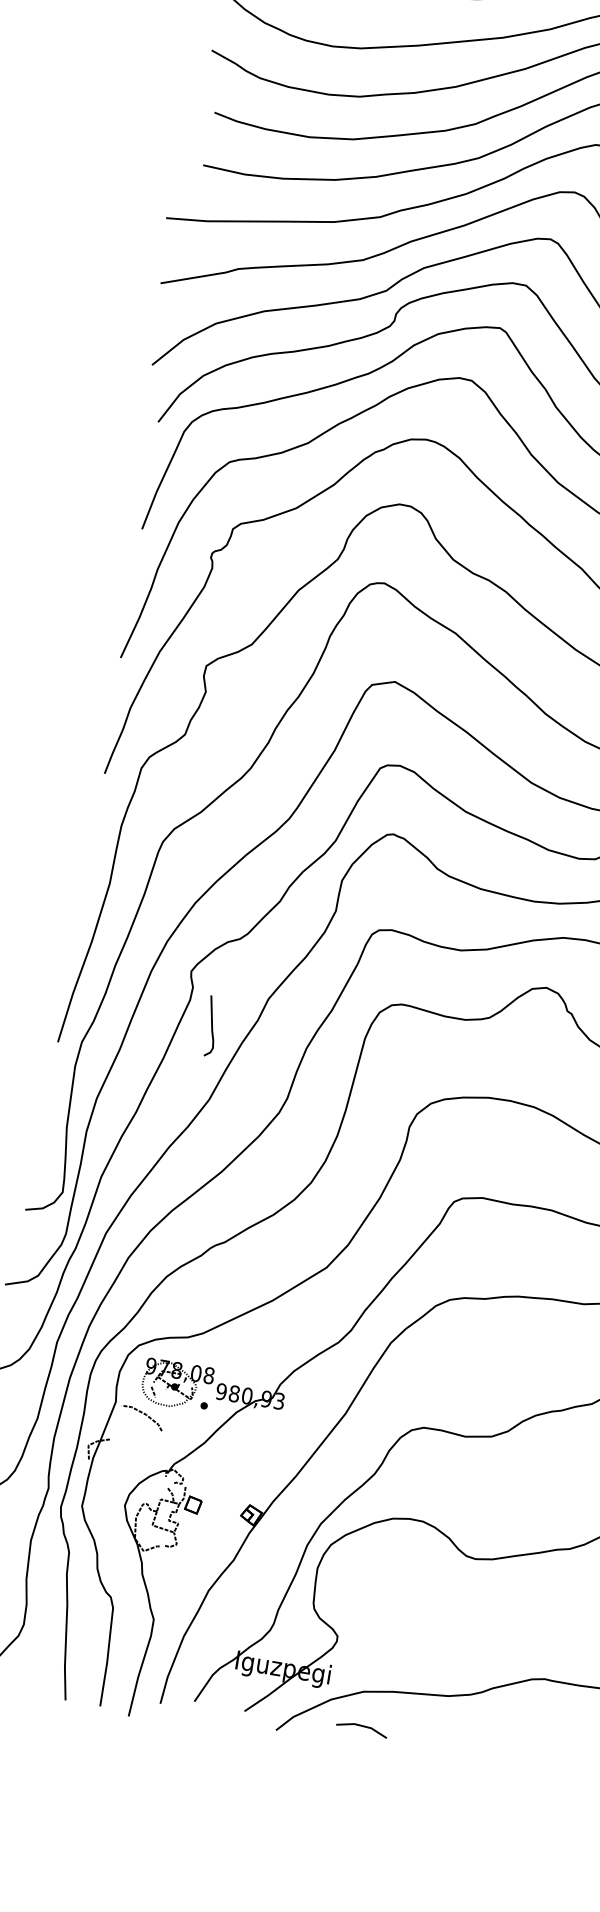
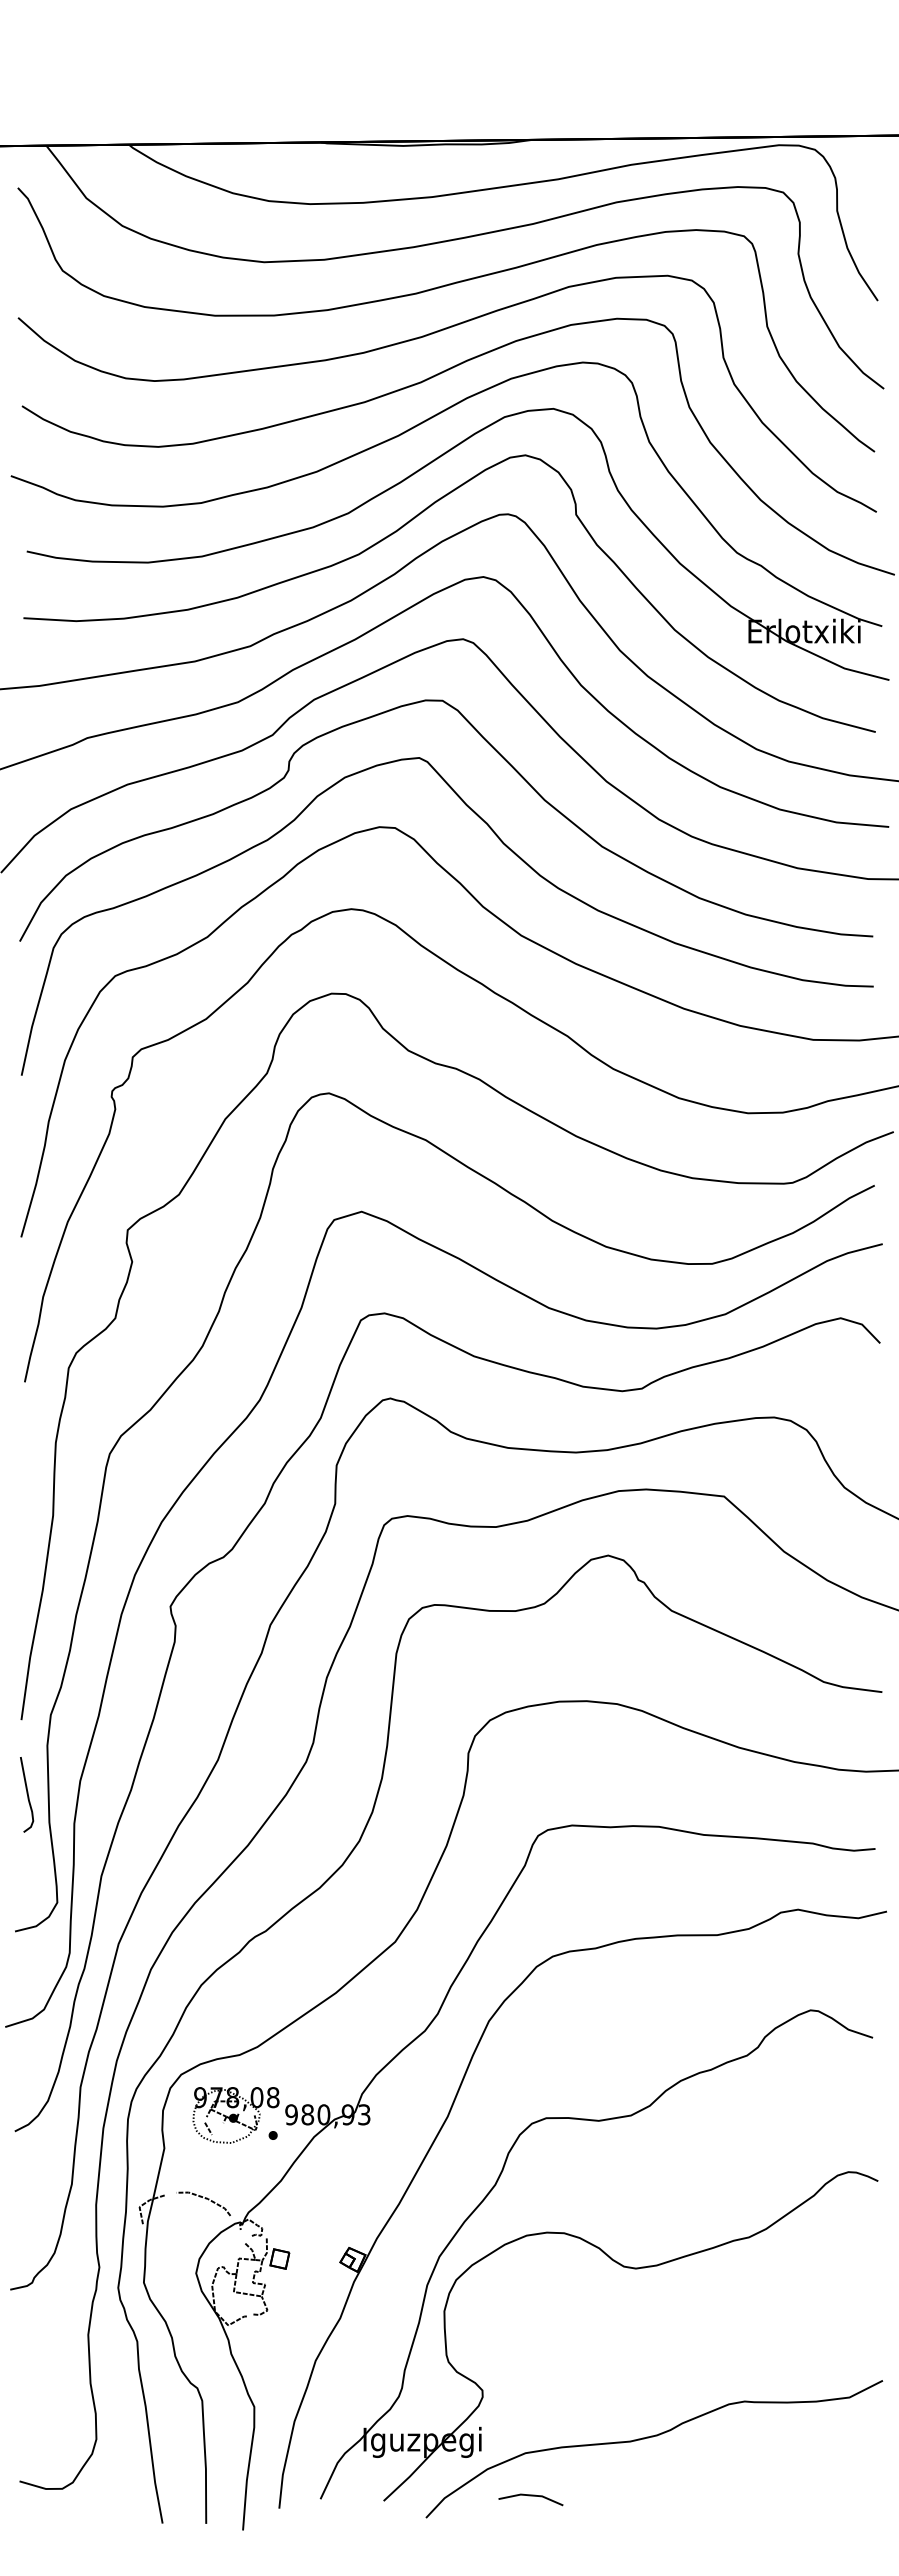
curve: (211, 1026) -> (27, 1794), moved
line: (144, 1414) -> (205, 2199), moved

